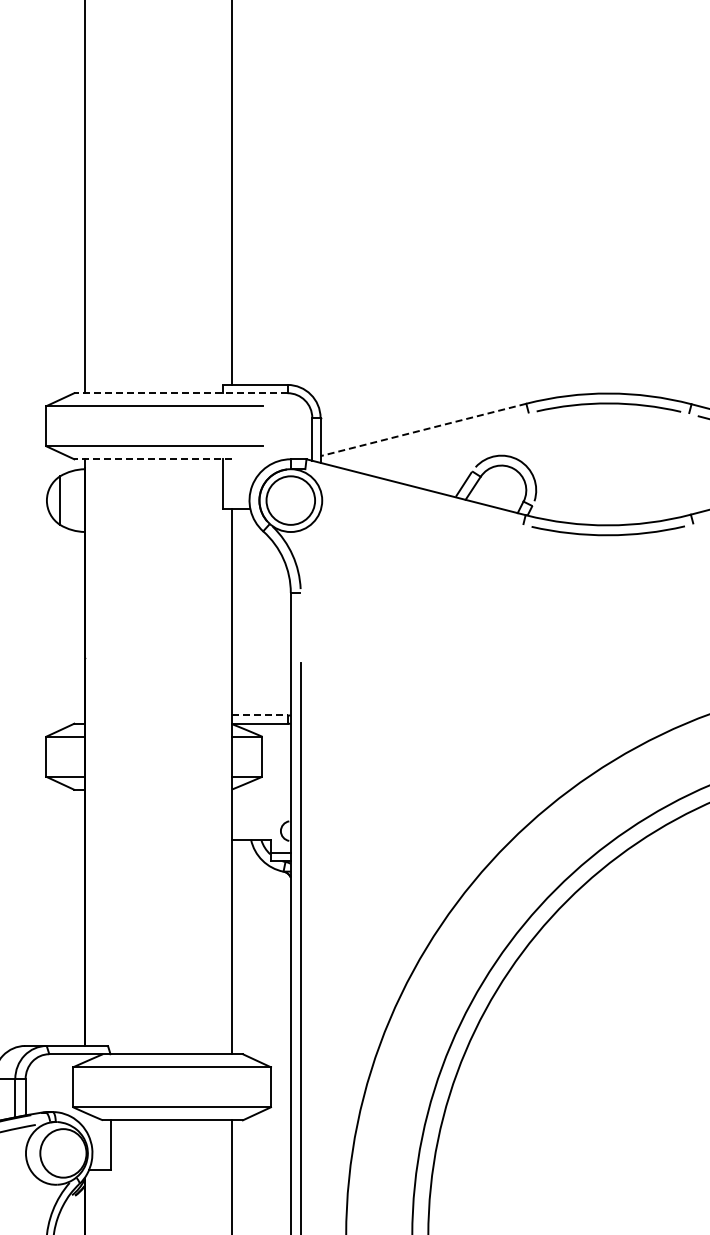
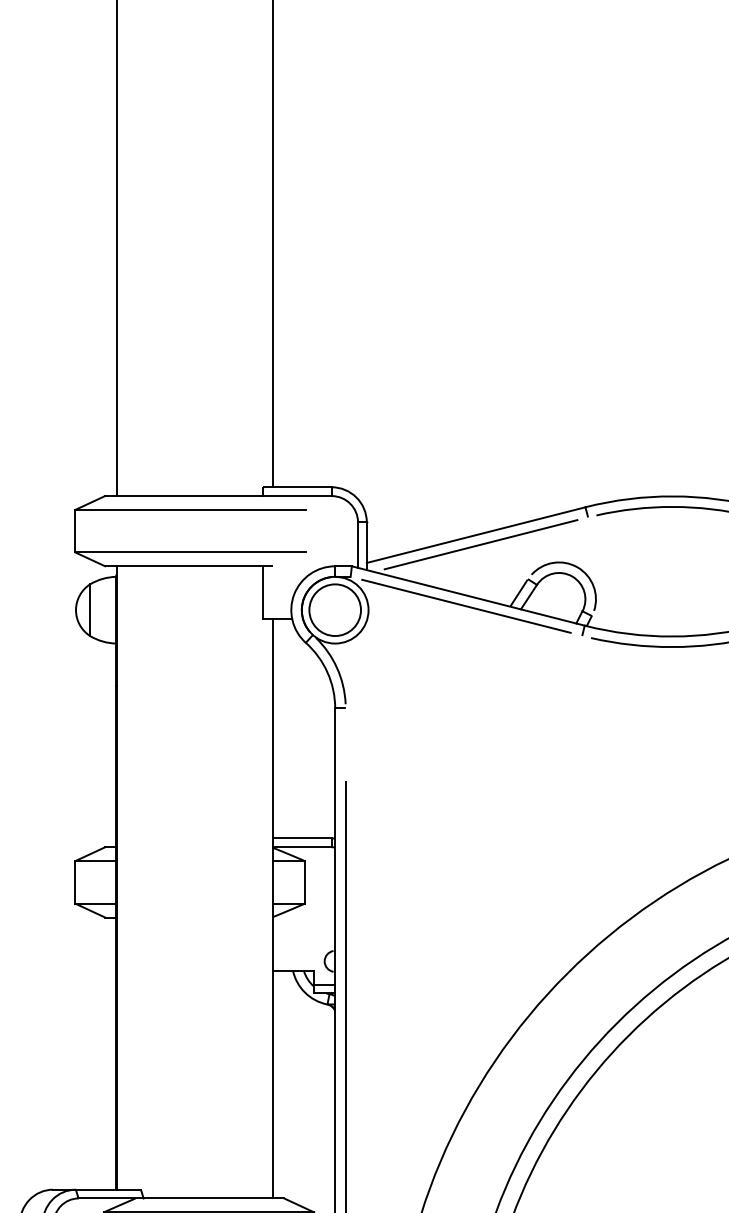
line: (180, 393) -> (217, 496), dashed -> solid
line: (422, 430) -> (475, 535), dashed -> solid
line: (427, 438) -> (480, 544), added
line: (153, 459) -> (189, 566), dashed -> solid
line: (414, 496) -> (466, 605), added
line: (259, 715) -> (301, 838), dashed -> solid

